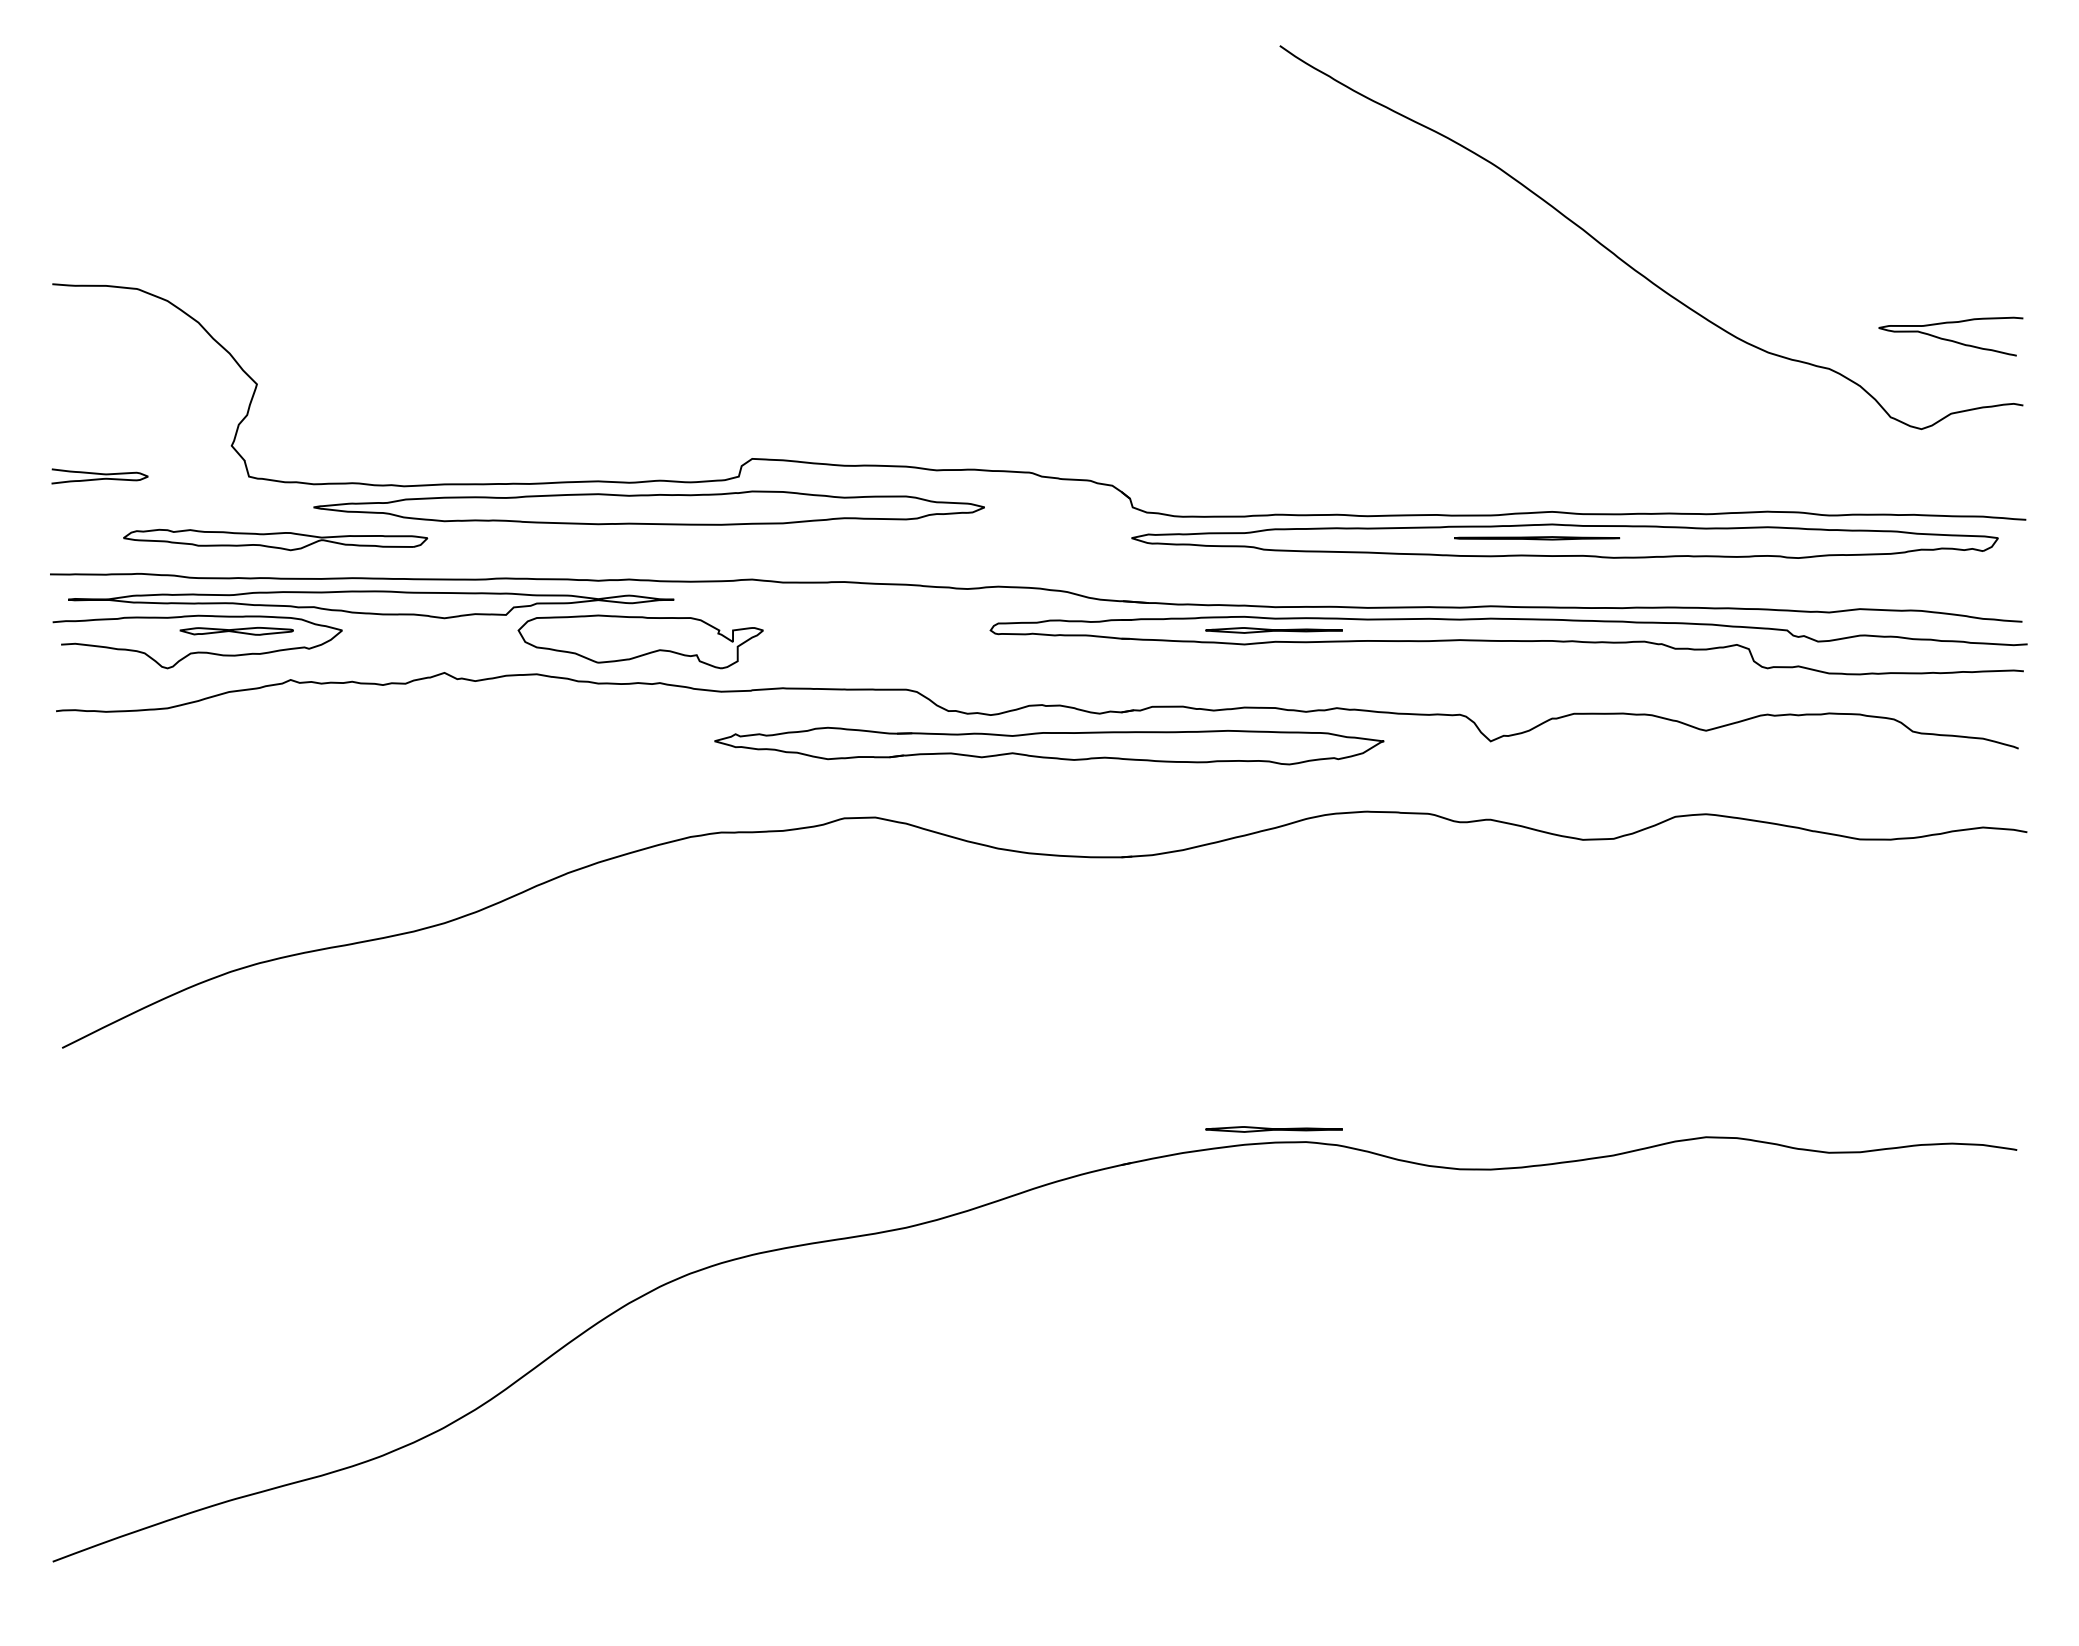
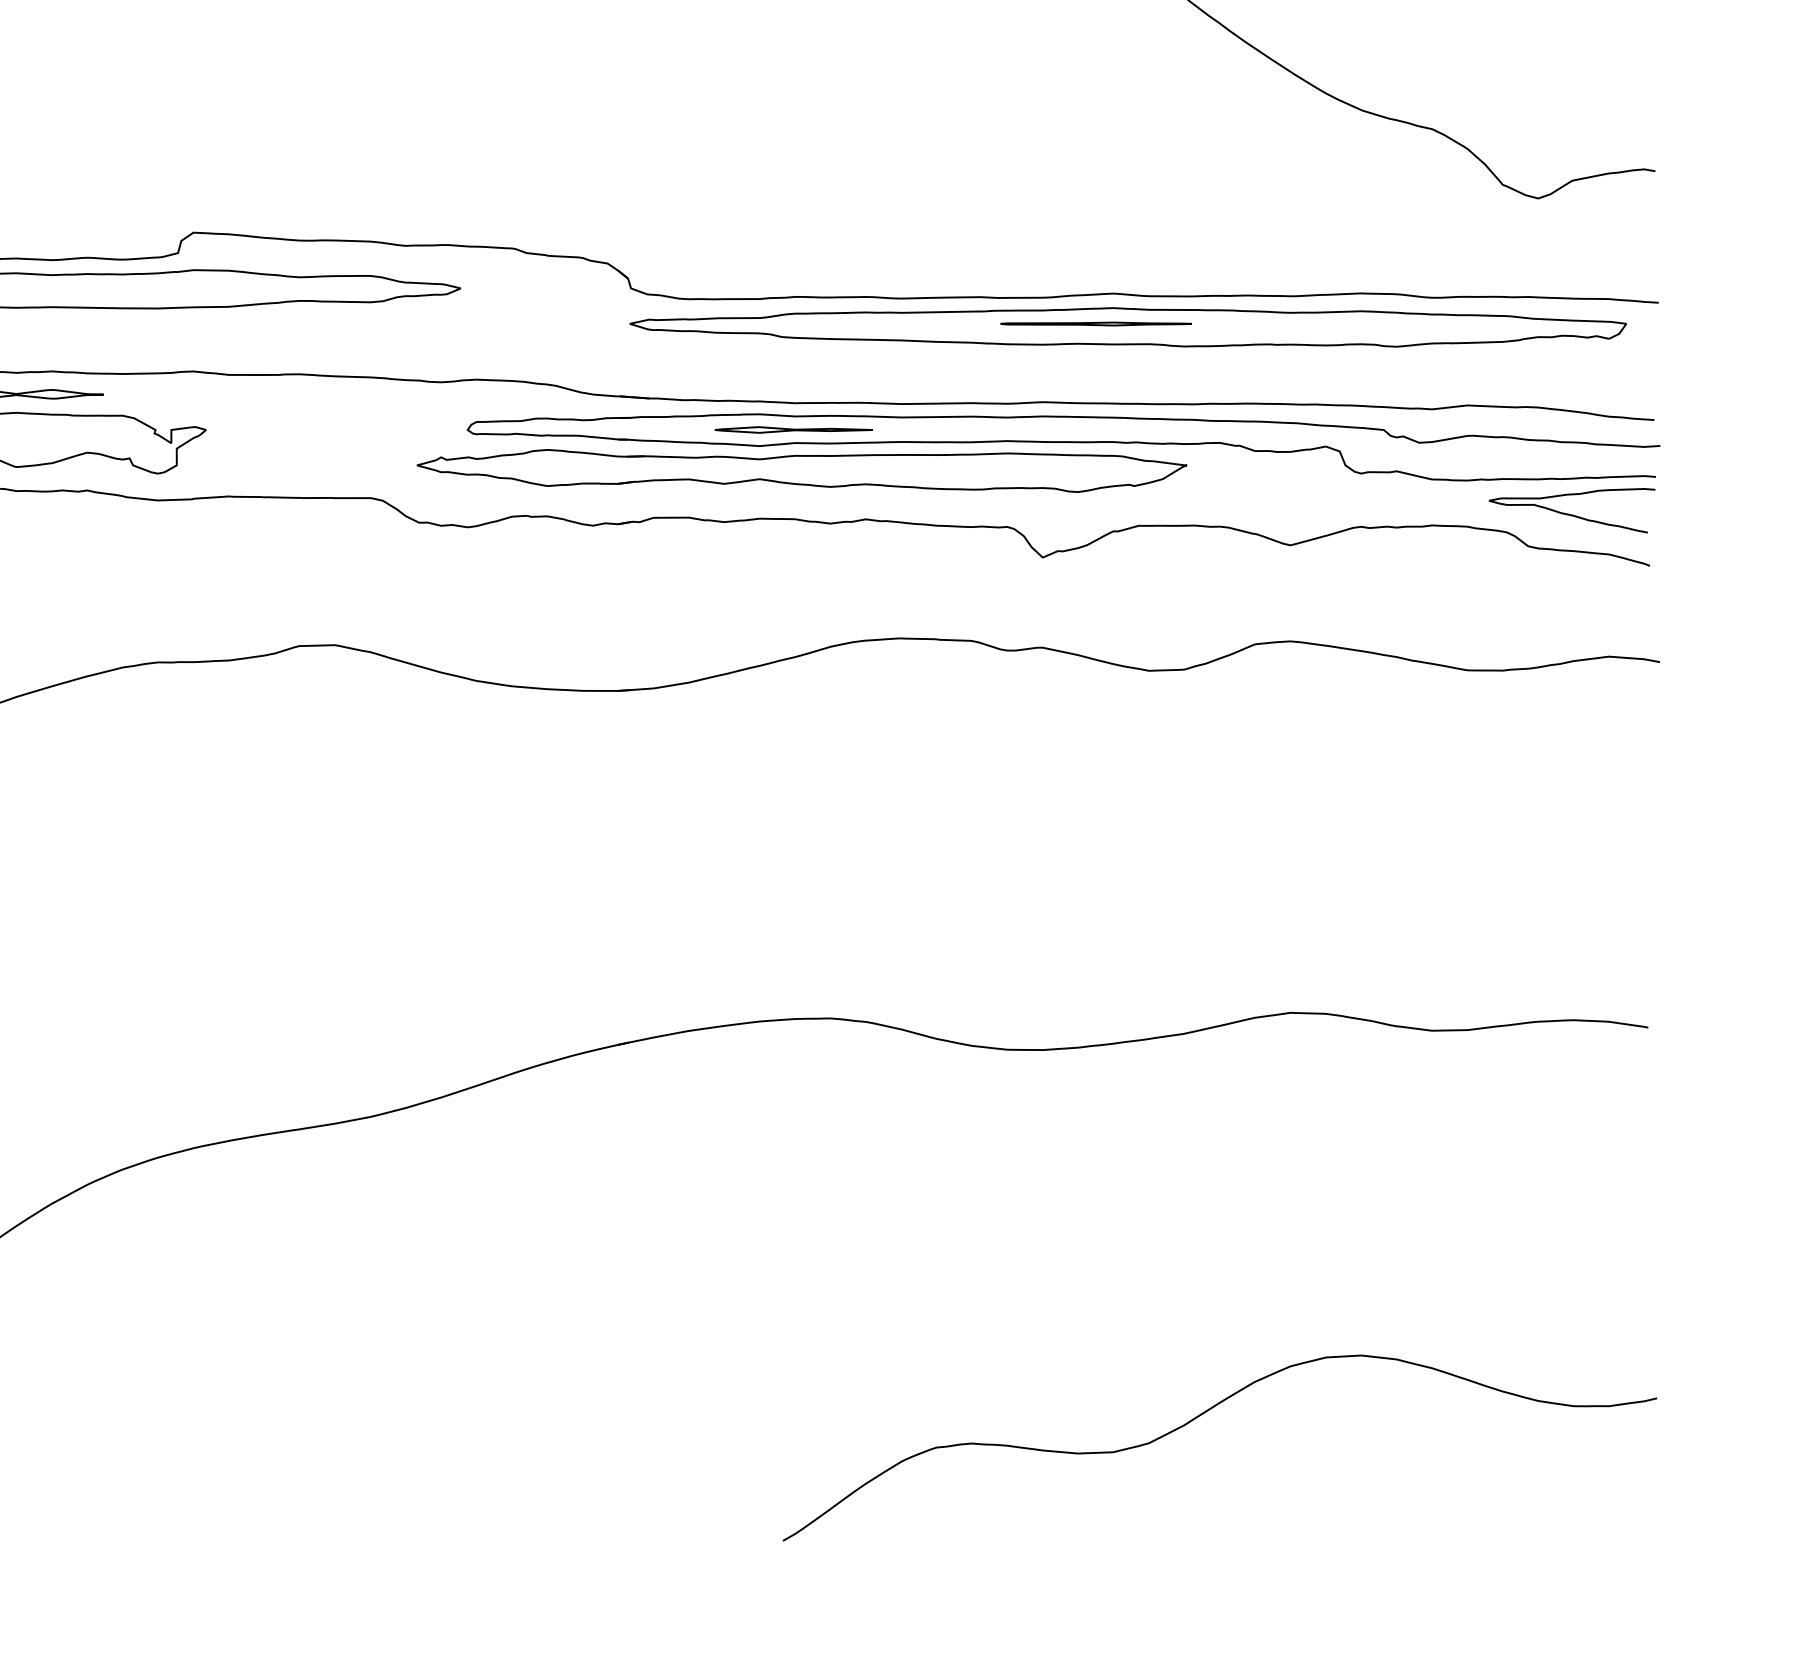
curve: (1950, 339) -> (1571, 514), moved
part: (1049, 745) -> (802, 470), moved
part: (1273, 1129) -> (792, 1003), removed
curve: (1627, 1488) -> (1200, 1416), added

